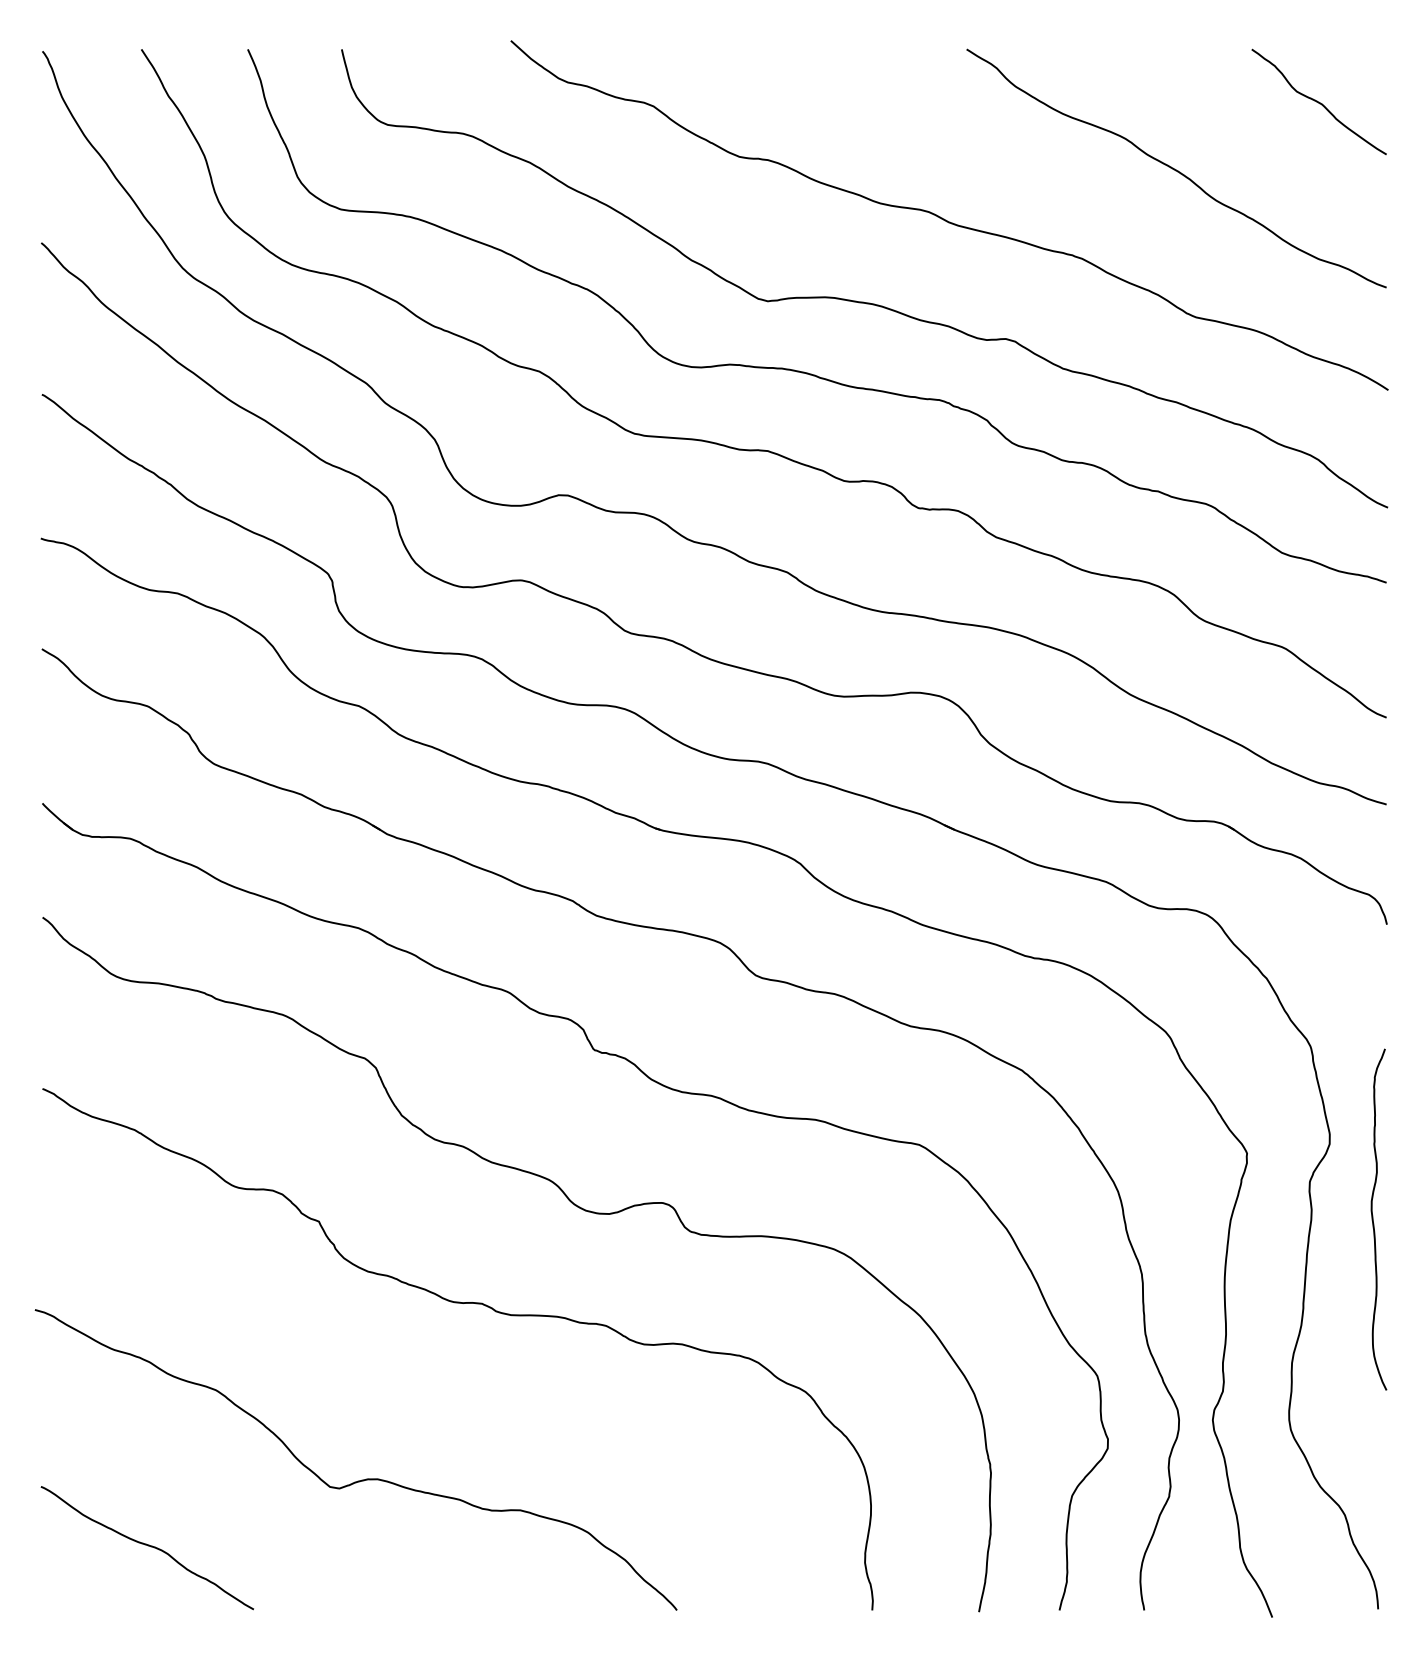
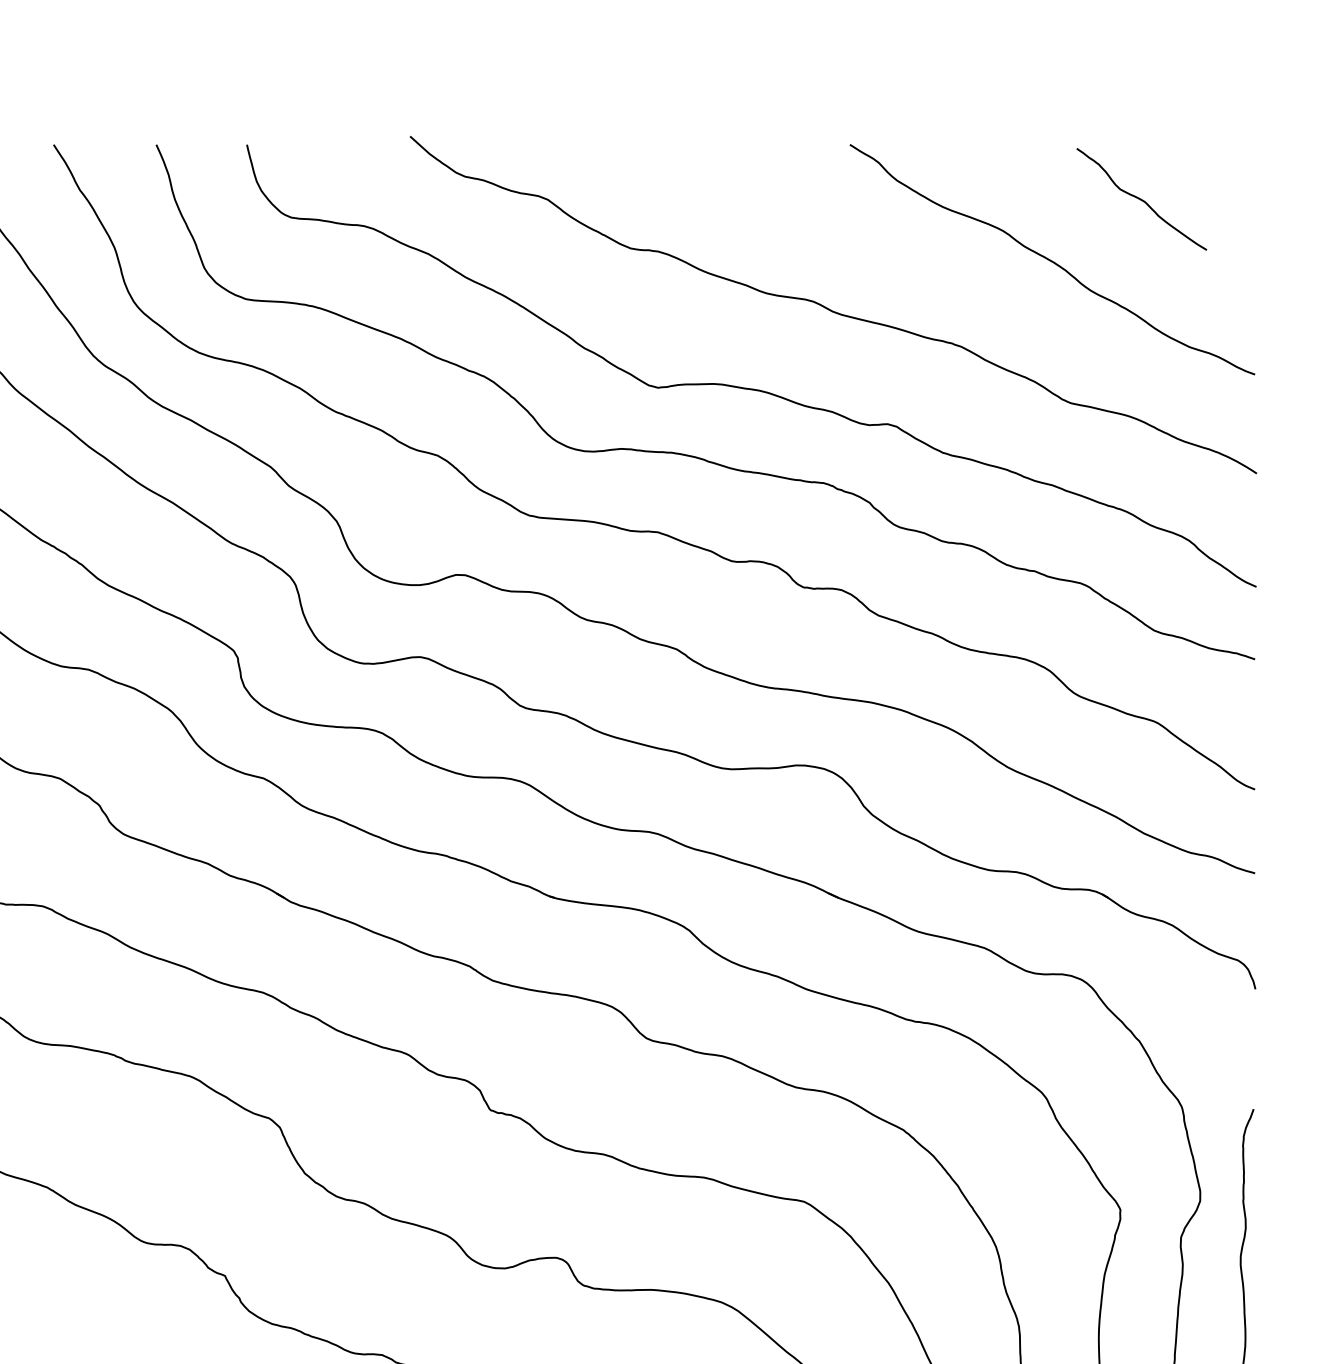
curve: (1318, 101) -> (1141, 198), moved

